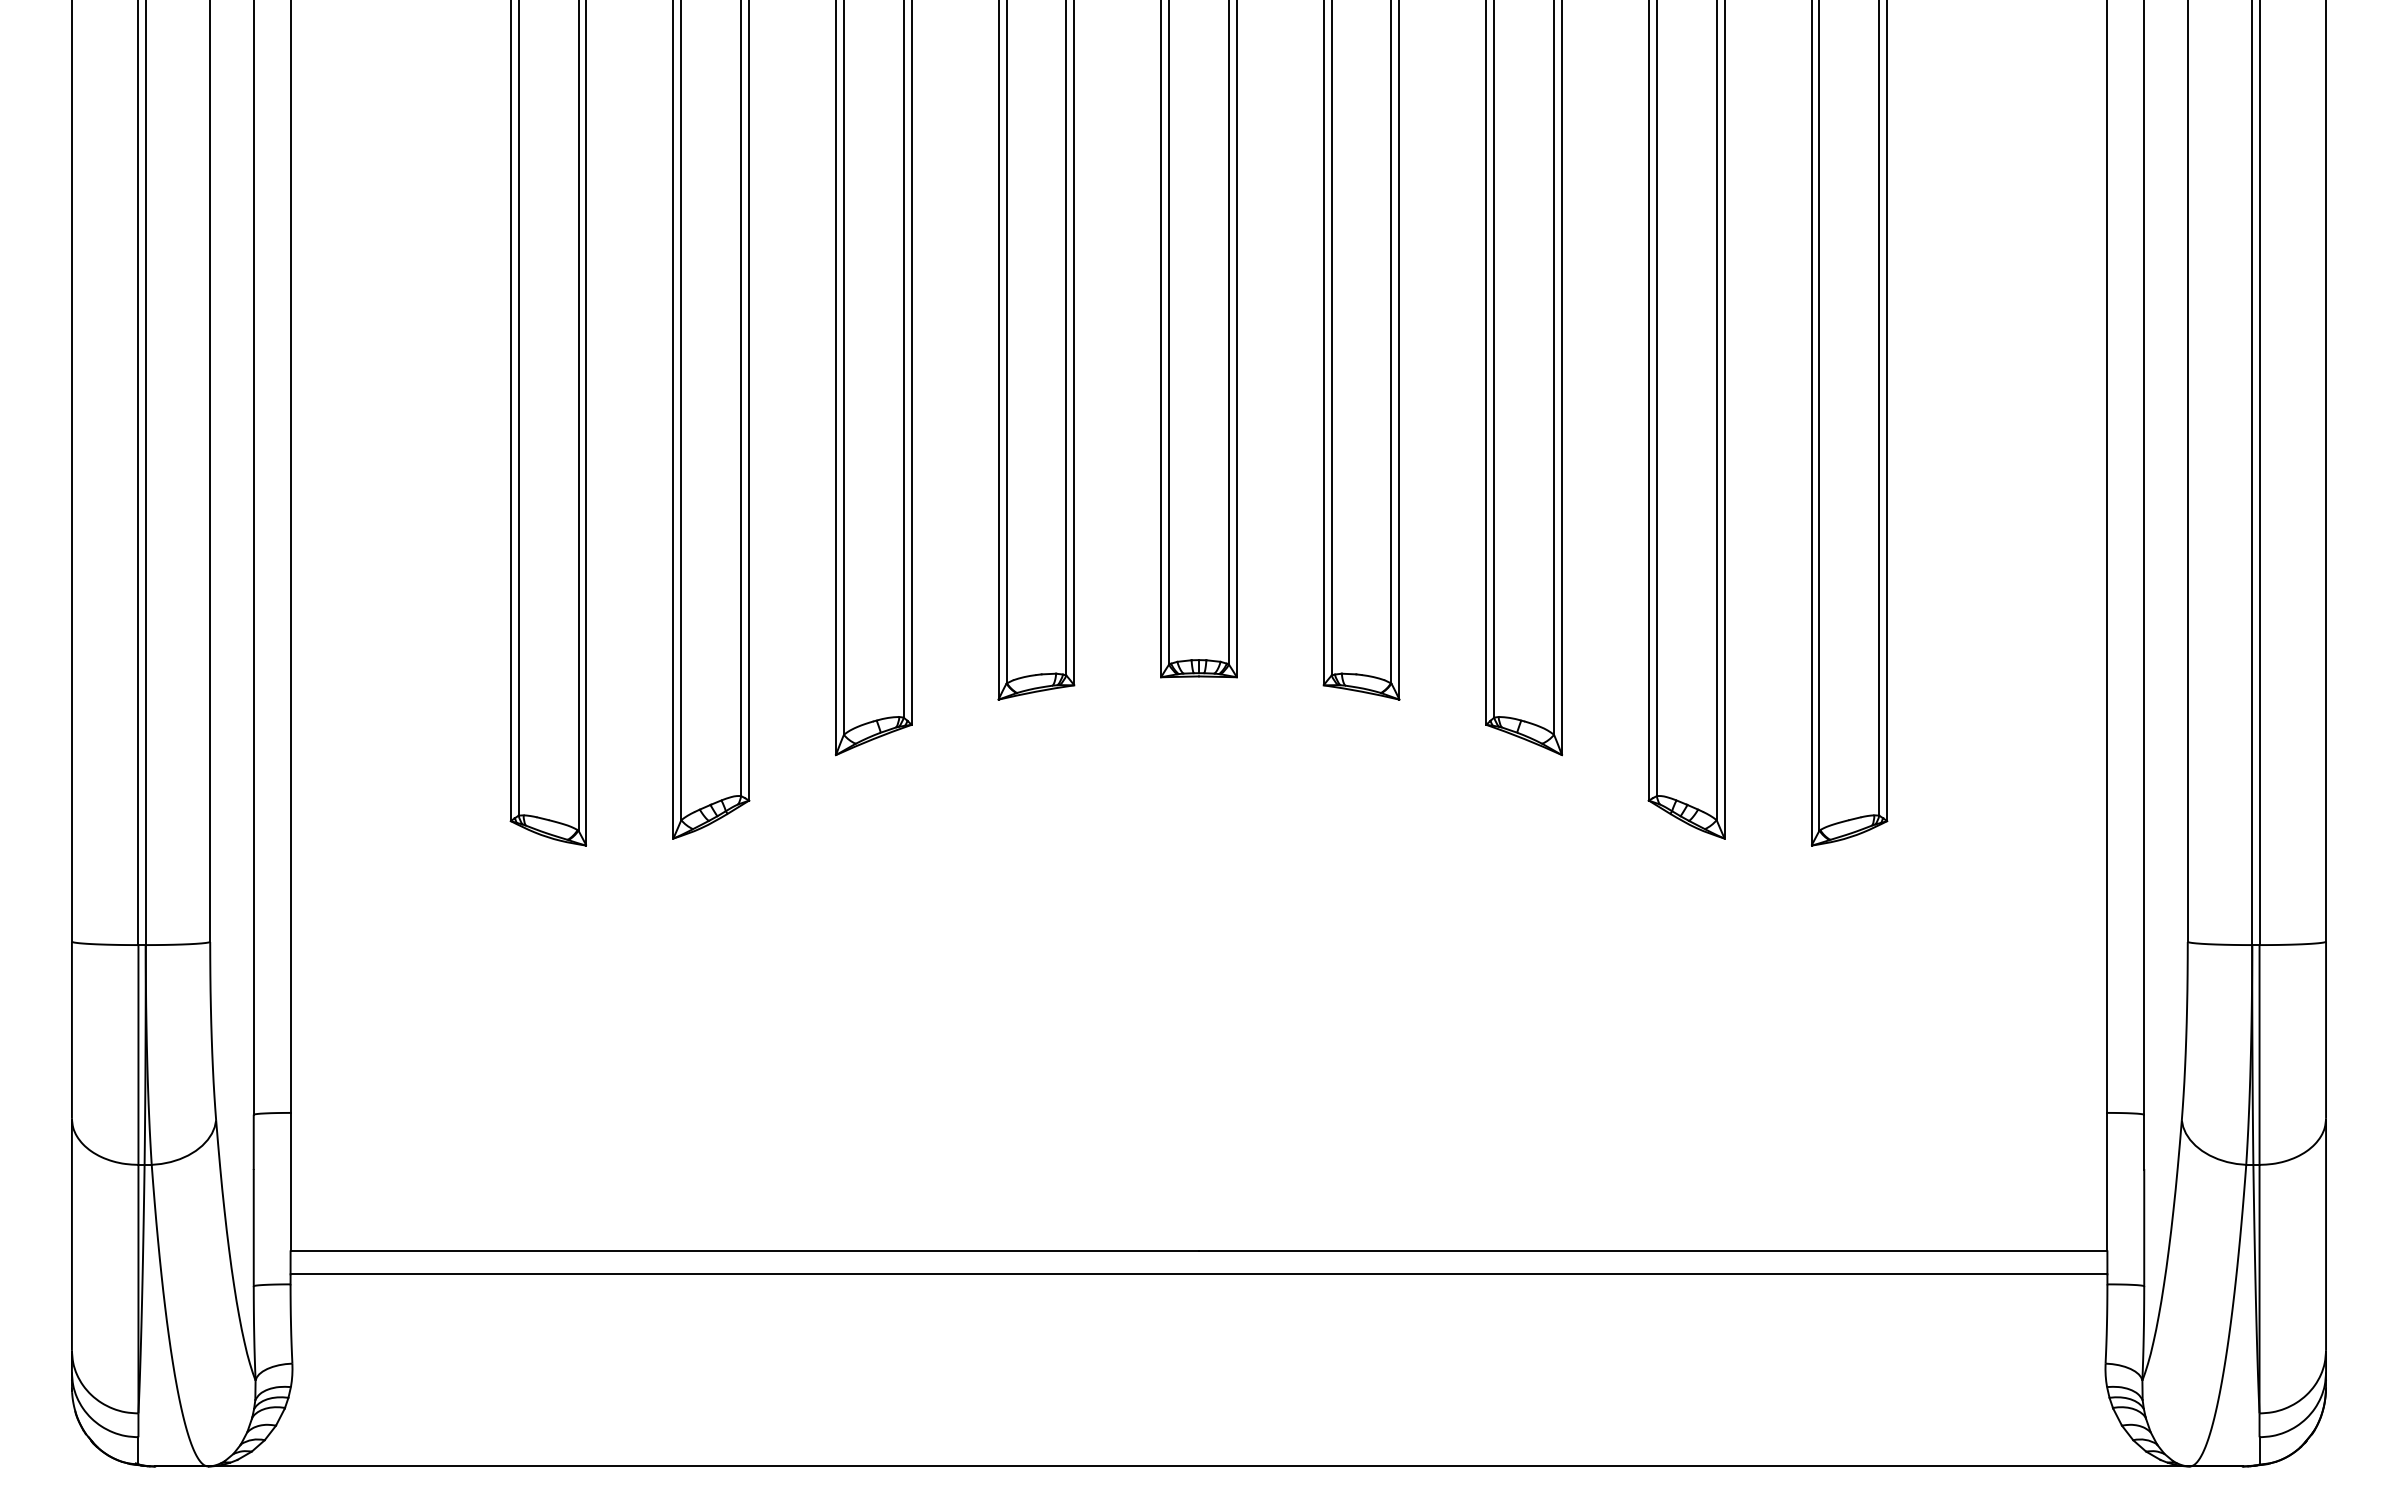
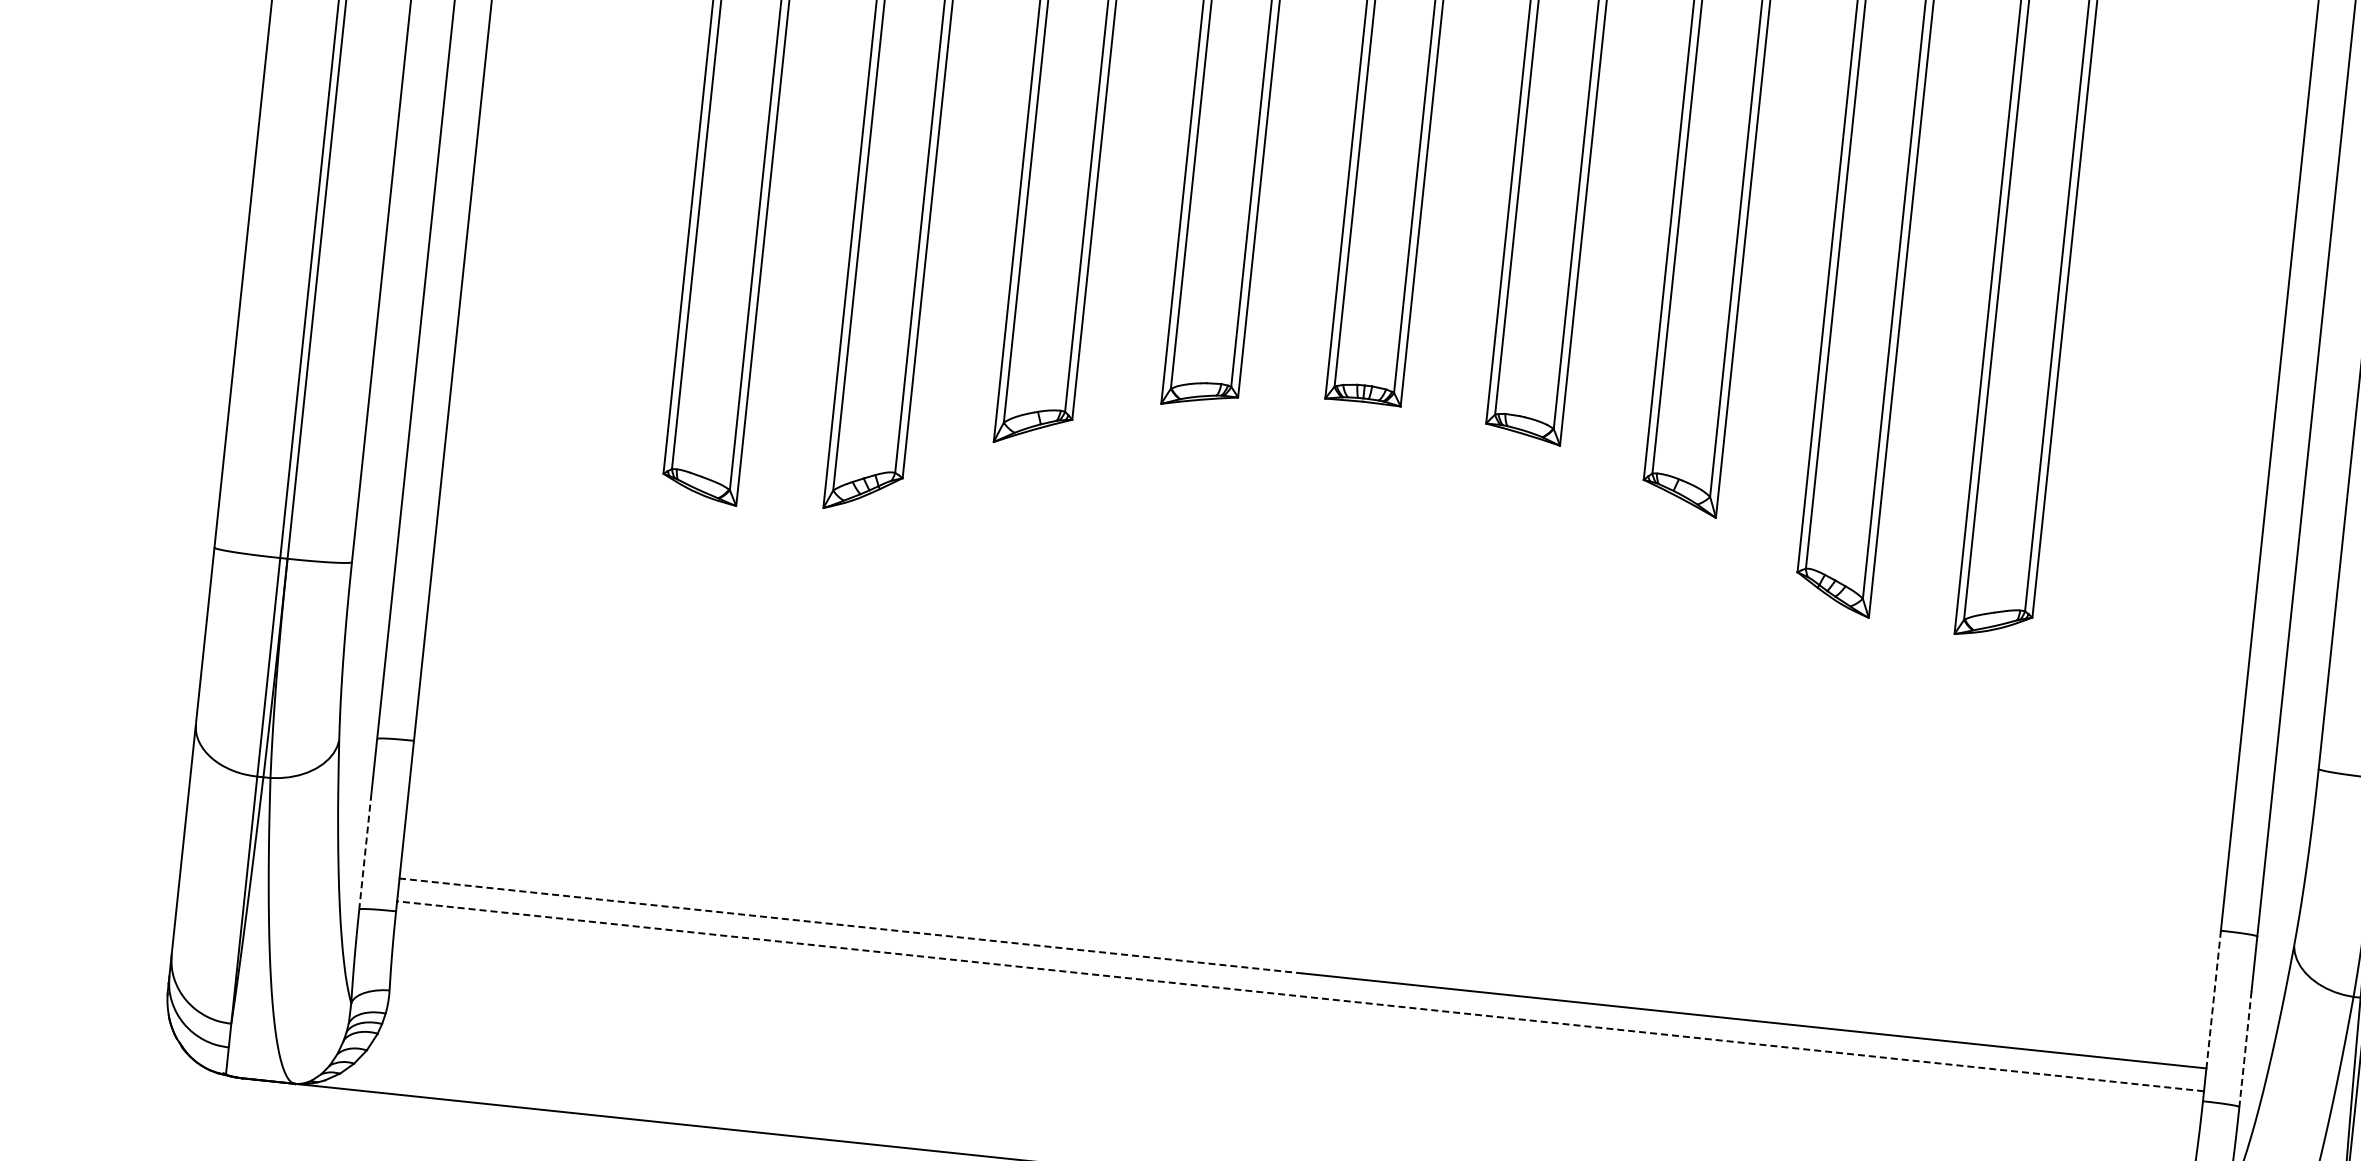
line: (2107, 1182) -> (2213, 999), solid -> dashed
line: (253, 1228) -> (365, 851), solid -> dashed
line: (2144, 1228) -> (2245, 1049), solid -> dashed
line: (744, 1251) -> (850, 926), solid -> dashed
line: (1198, 1274) -> (1300, 996), solid -> dashed

